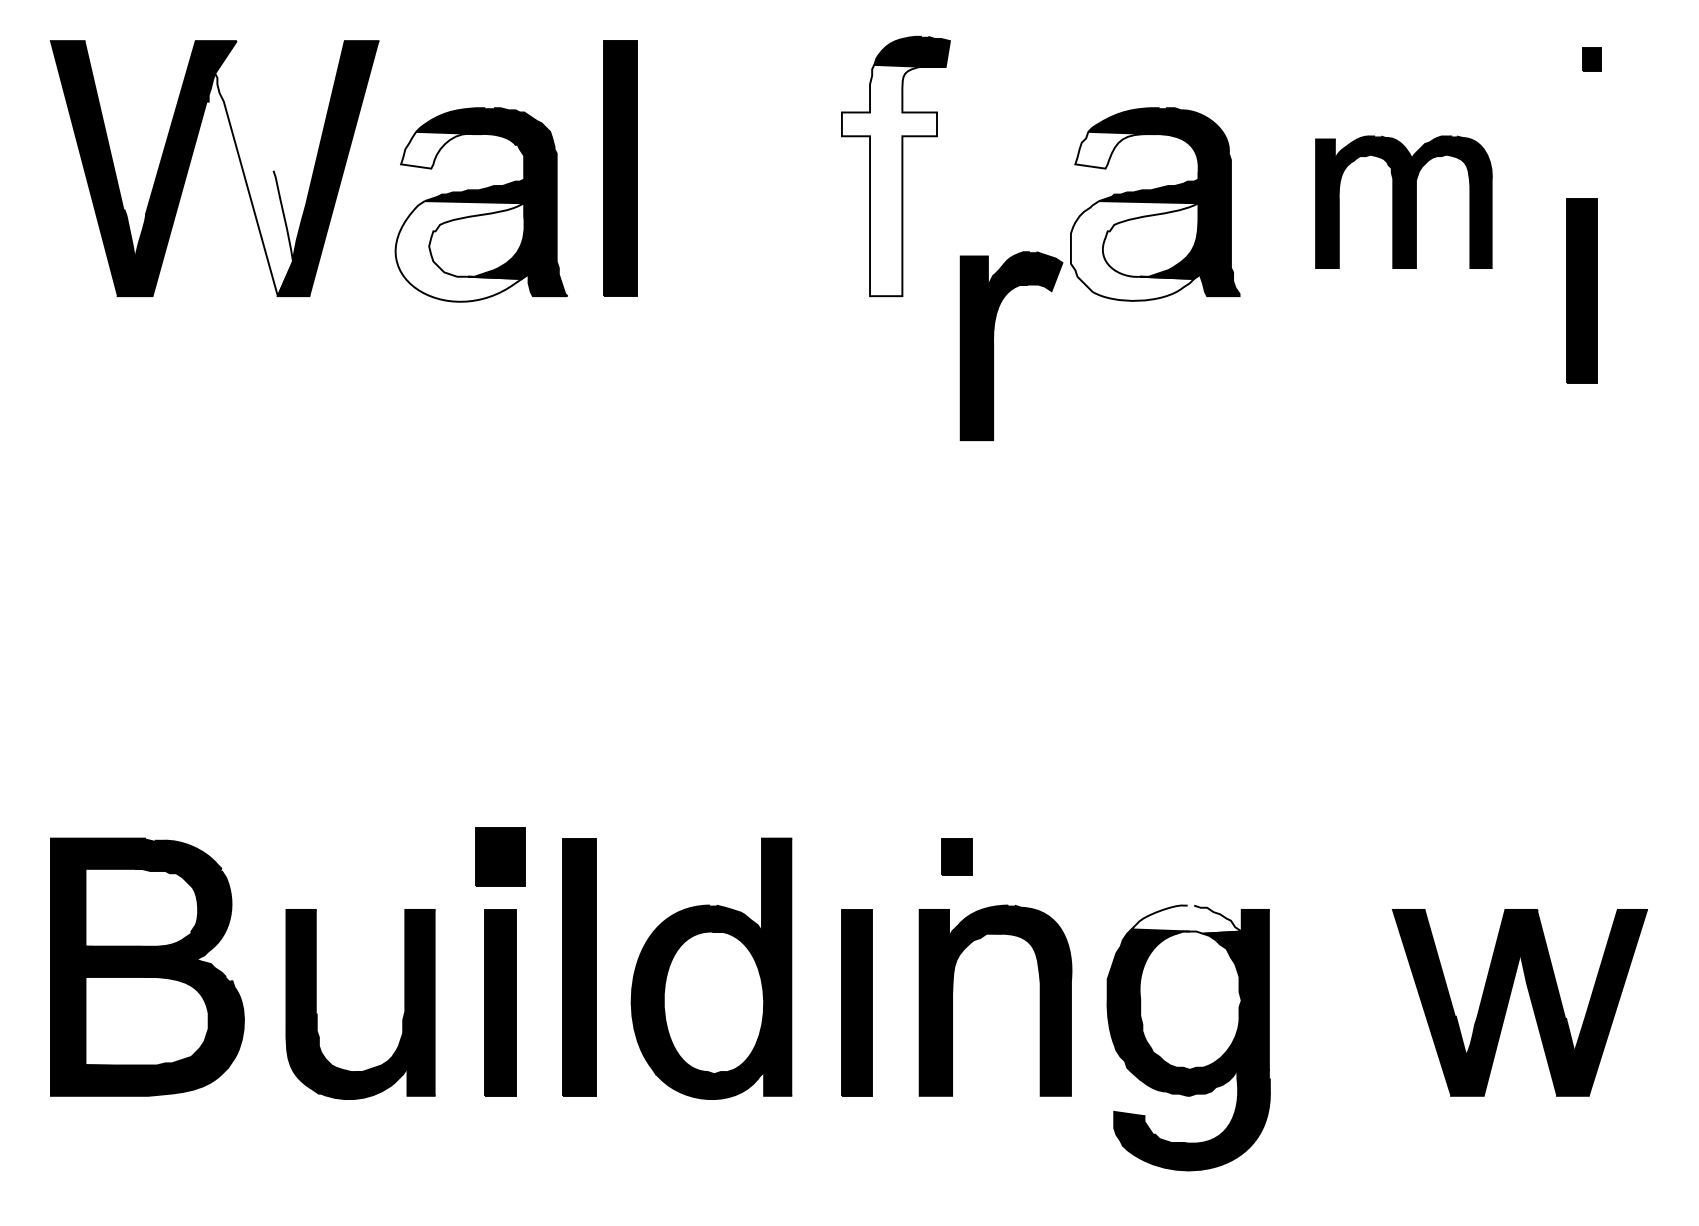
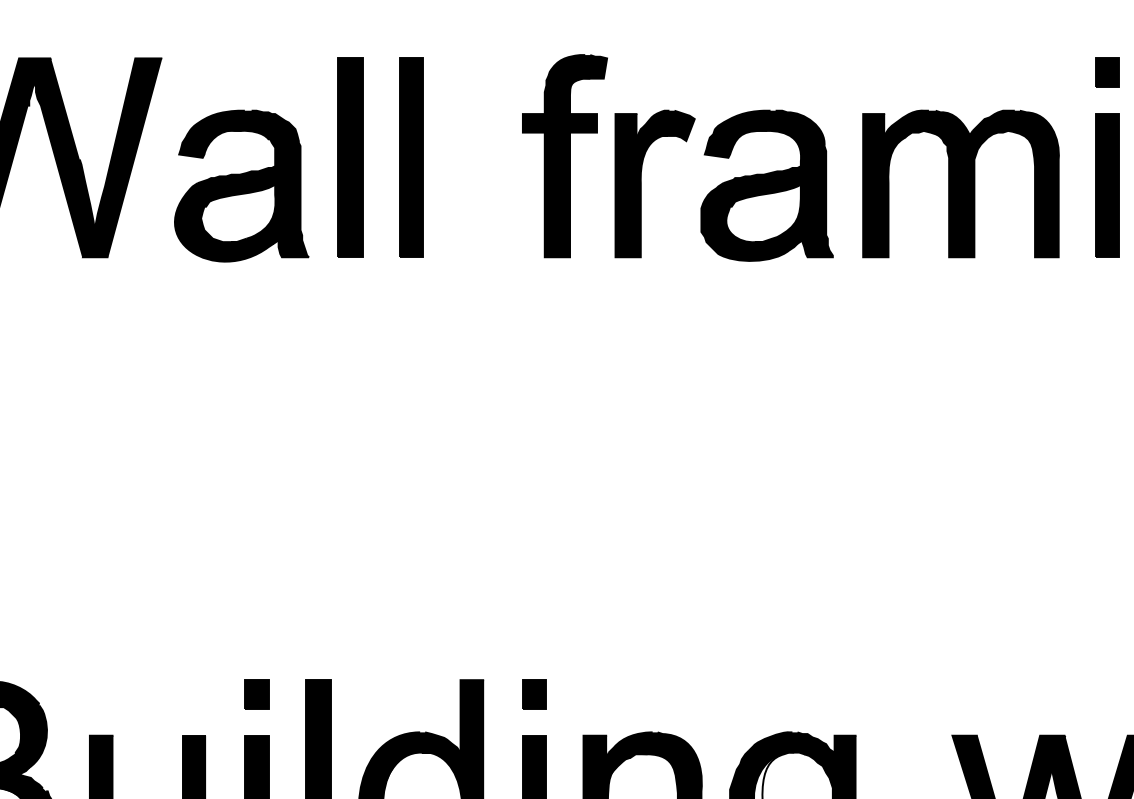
part: (1591, 59) -> (1107, 72), size x1.67
fill: (441, 149) -> (210, 142), added
fill: (1115, 149) -> (736, 142), added
fill: (254, 168) -> (64, 157), added
part: (698, 168) -> (411, 157), added
fill: (889, 180) -> (559, 167), added
part: (1403, 202) -> (960, 184), size x1.43
fill: (1134, 250) -> (750, 221), added
fill: (459, 251) -> (224, 222), added
part: (1581, 290) -> (1107, 185), moved
part: (994, 346) -> (641, 184), moved
part: (500, 856) -> (256, 694), size x0.62
part: (956, 856) -> (534, 694), moved
fill: (1186, 919) -> (791, 743), added

